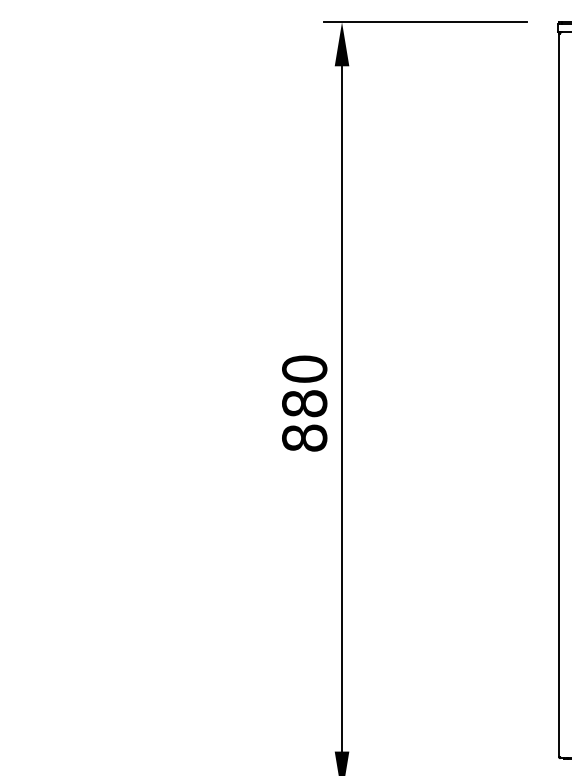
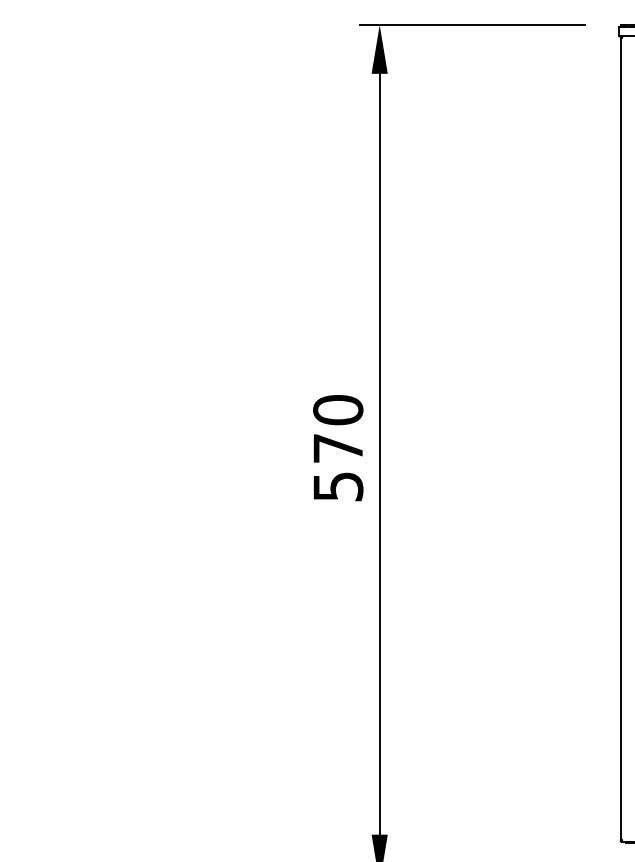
text: (304, 420) -> (338, 467), 880 -> 570

